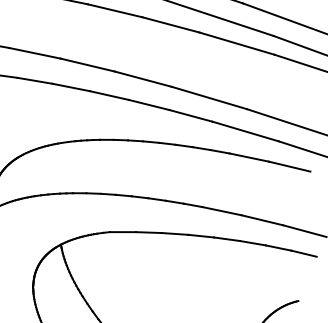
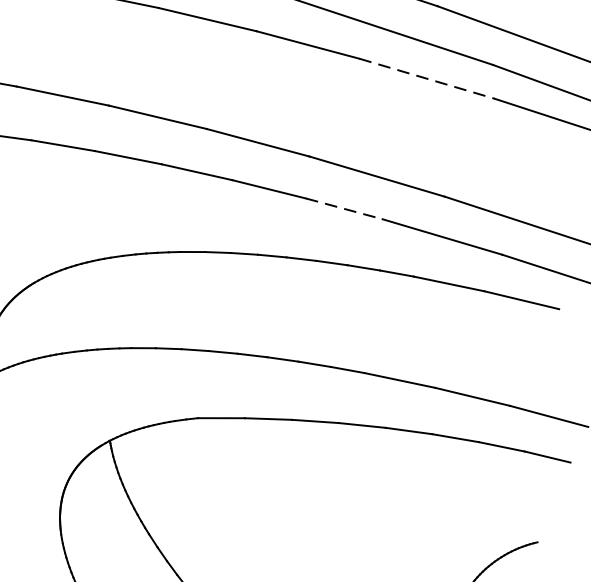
line: (237, 43) -> (427, 78), solid -> dashed
line: (191, 116) -> (345, 209), solid -> dashed

